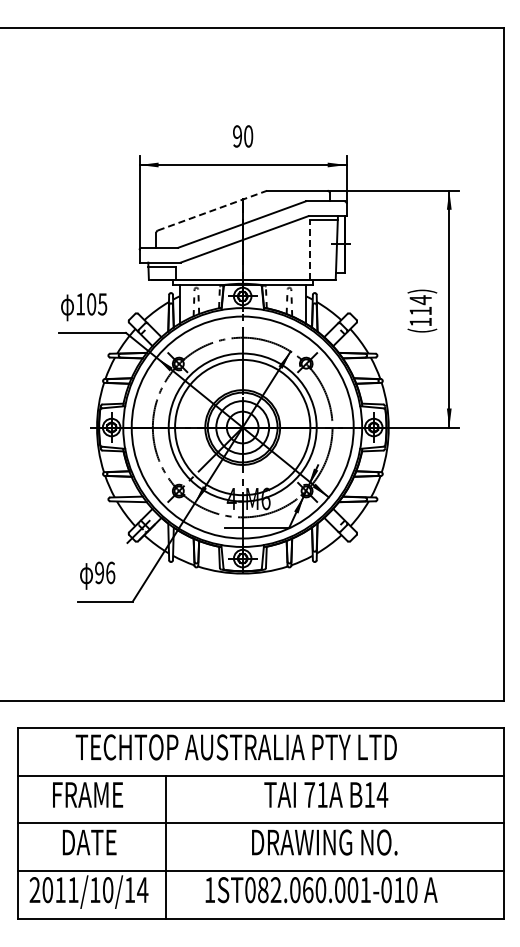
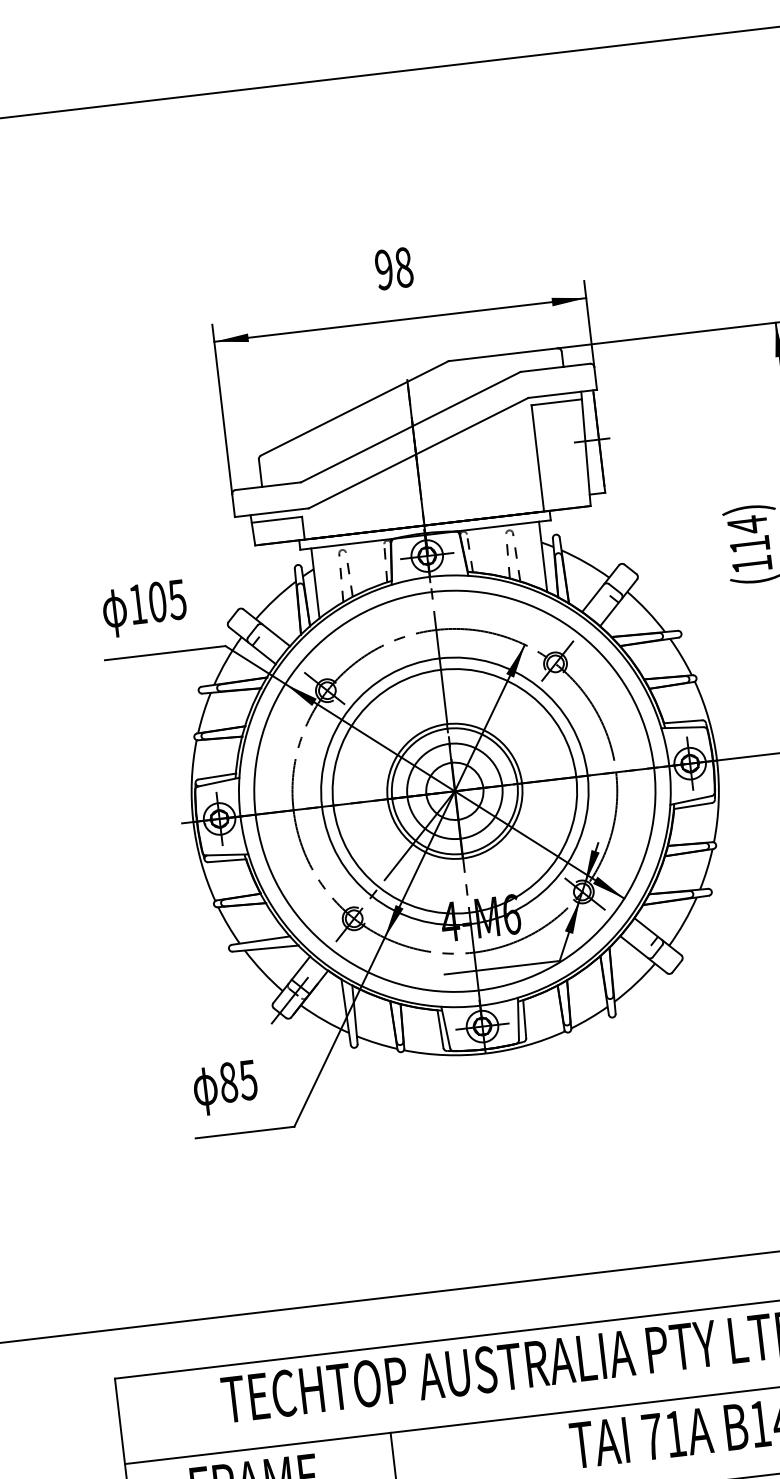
text: (248, 136) -> (403, 267), 90 -> 98
line: (212, 210) -> (354, 408), dashed -> solid
line: (309, 249) -> (537, 457), dashed -> solid
text: (105, 572) -> (239, 1080), 96 -> 85

